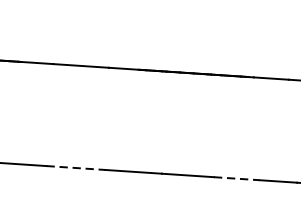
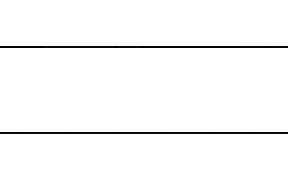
line: (76, 168) -> (94, 133), dashed -> solid
line: (236, 179) -> (230, 133), dashed -> solid

